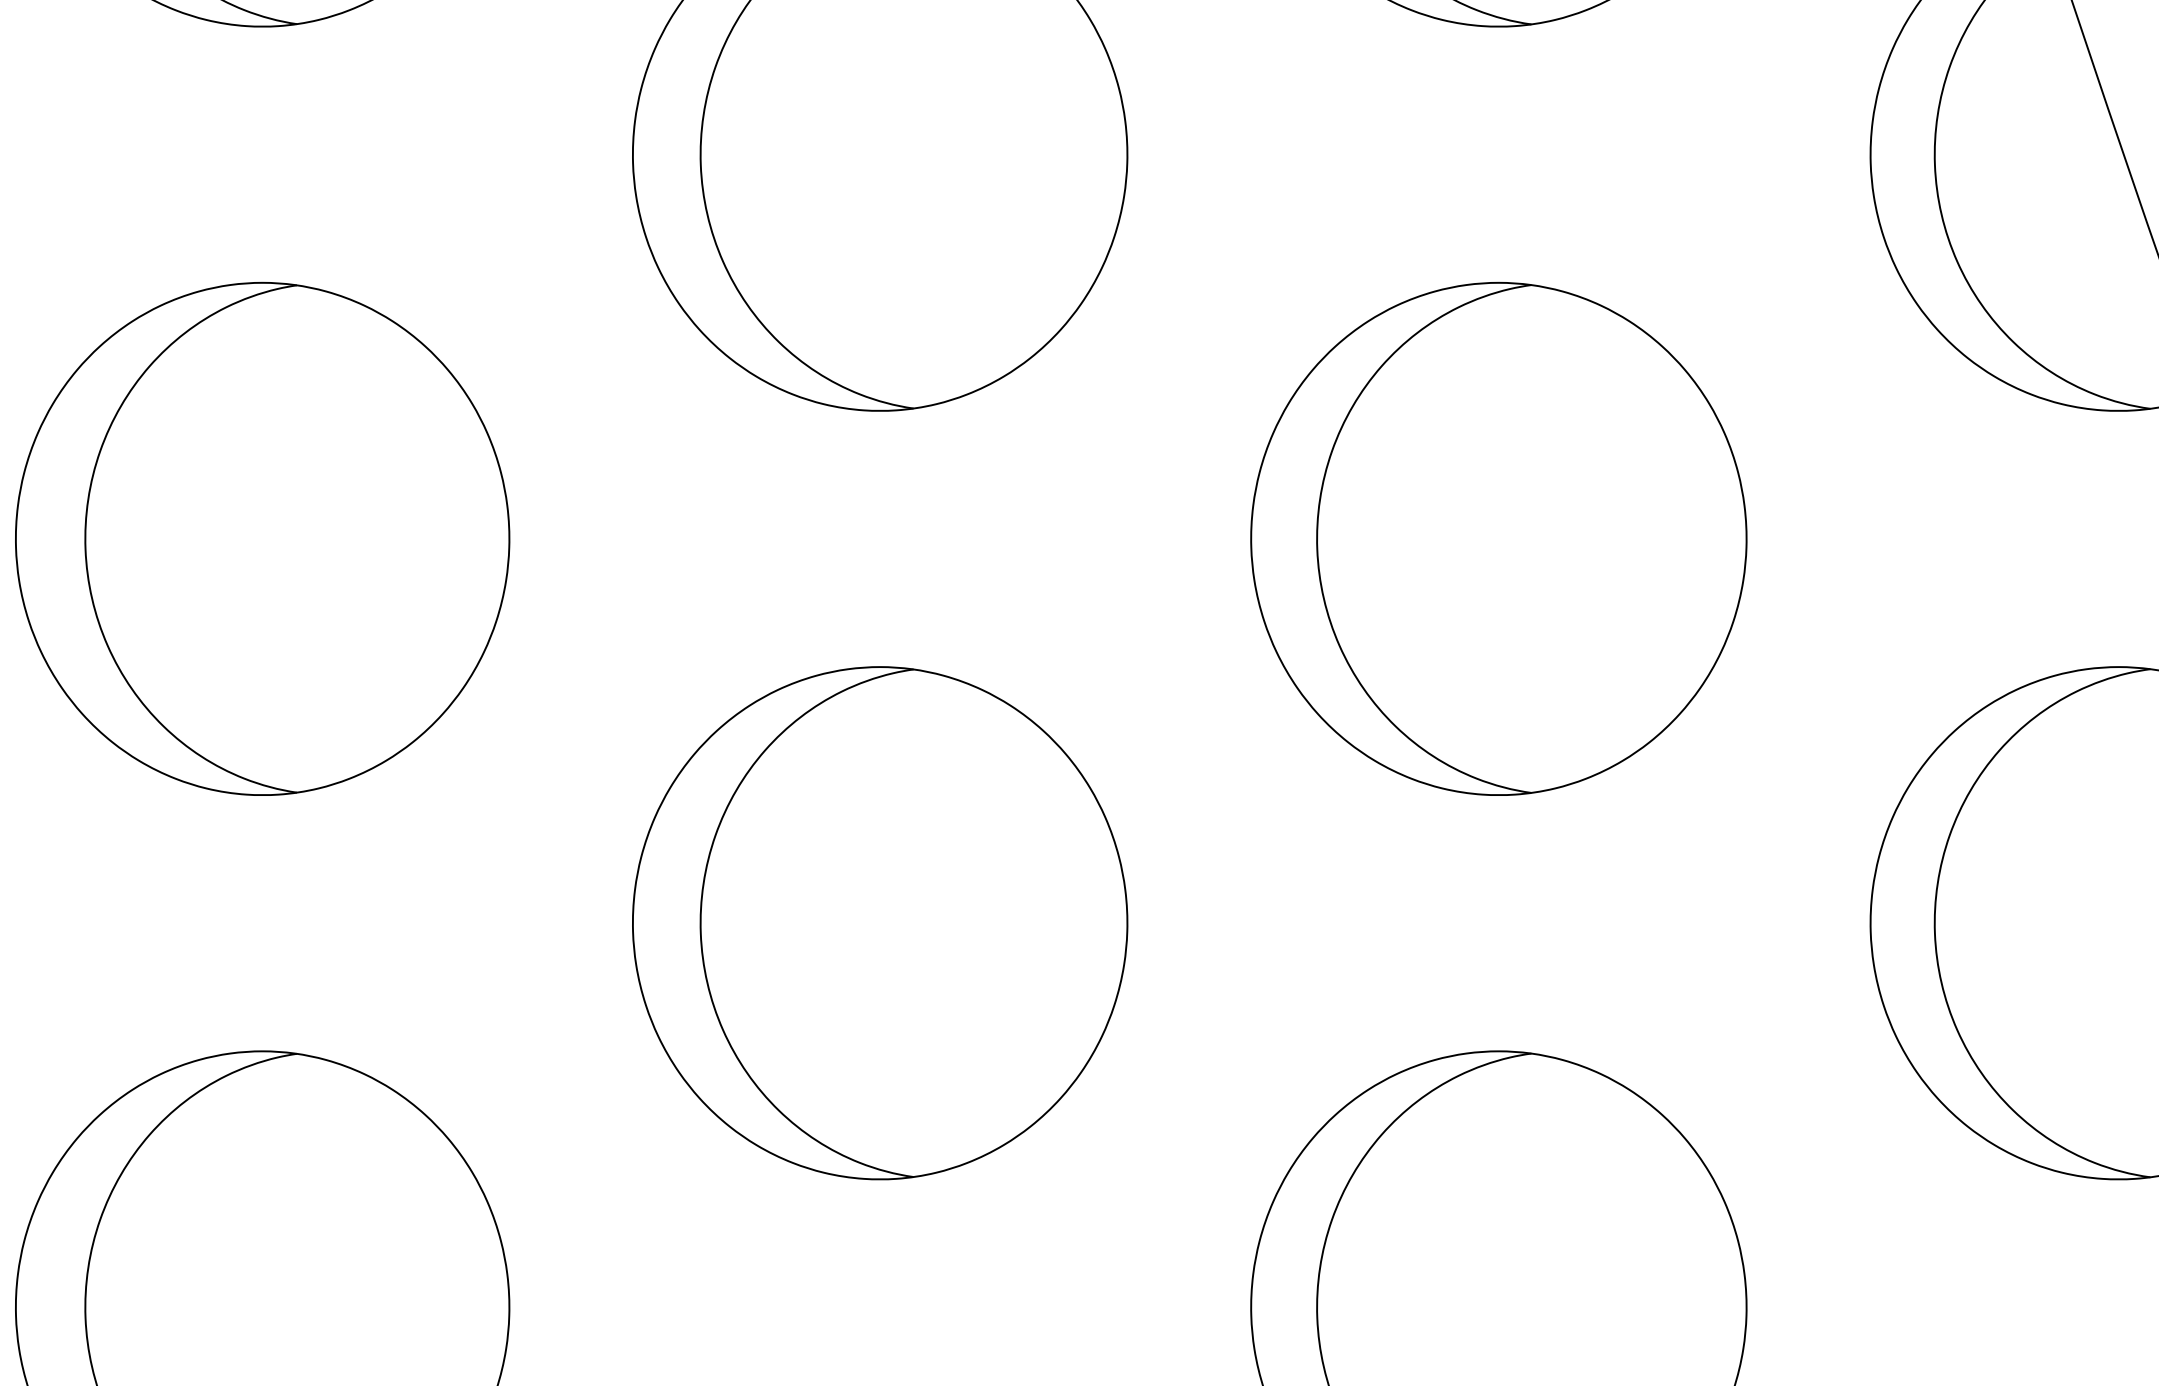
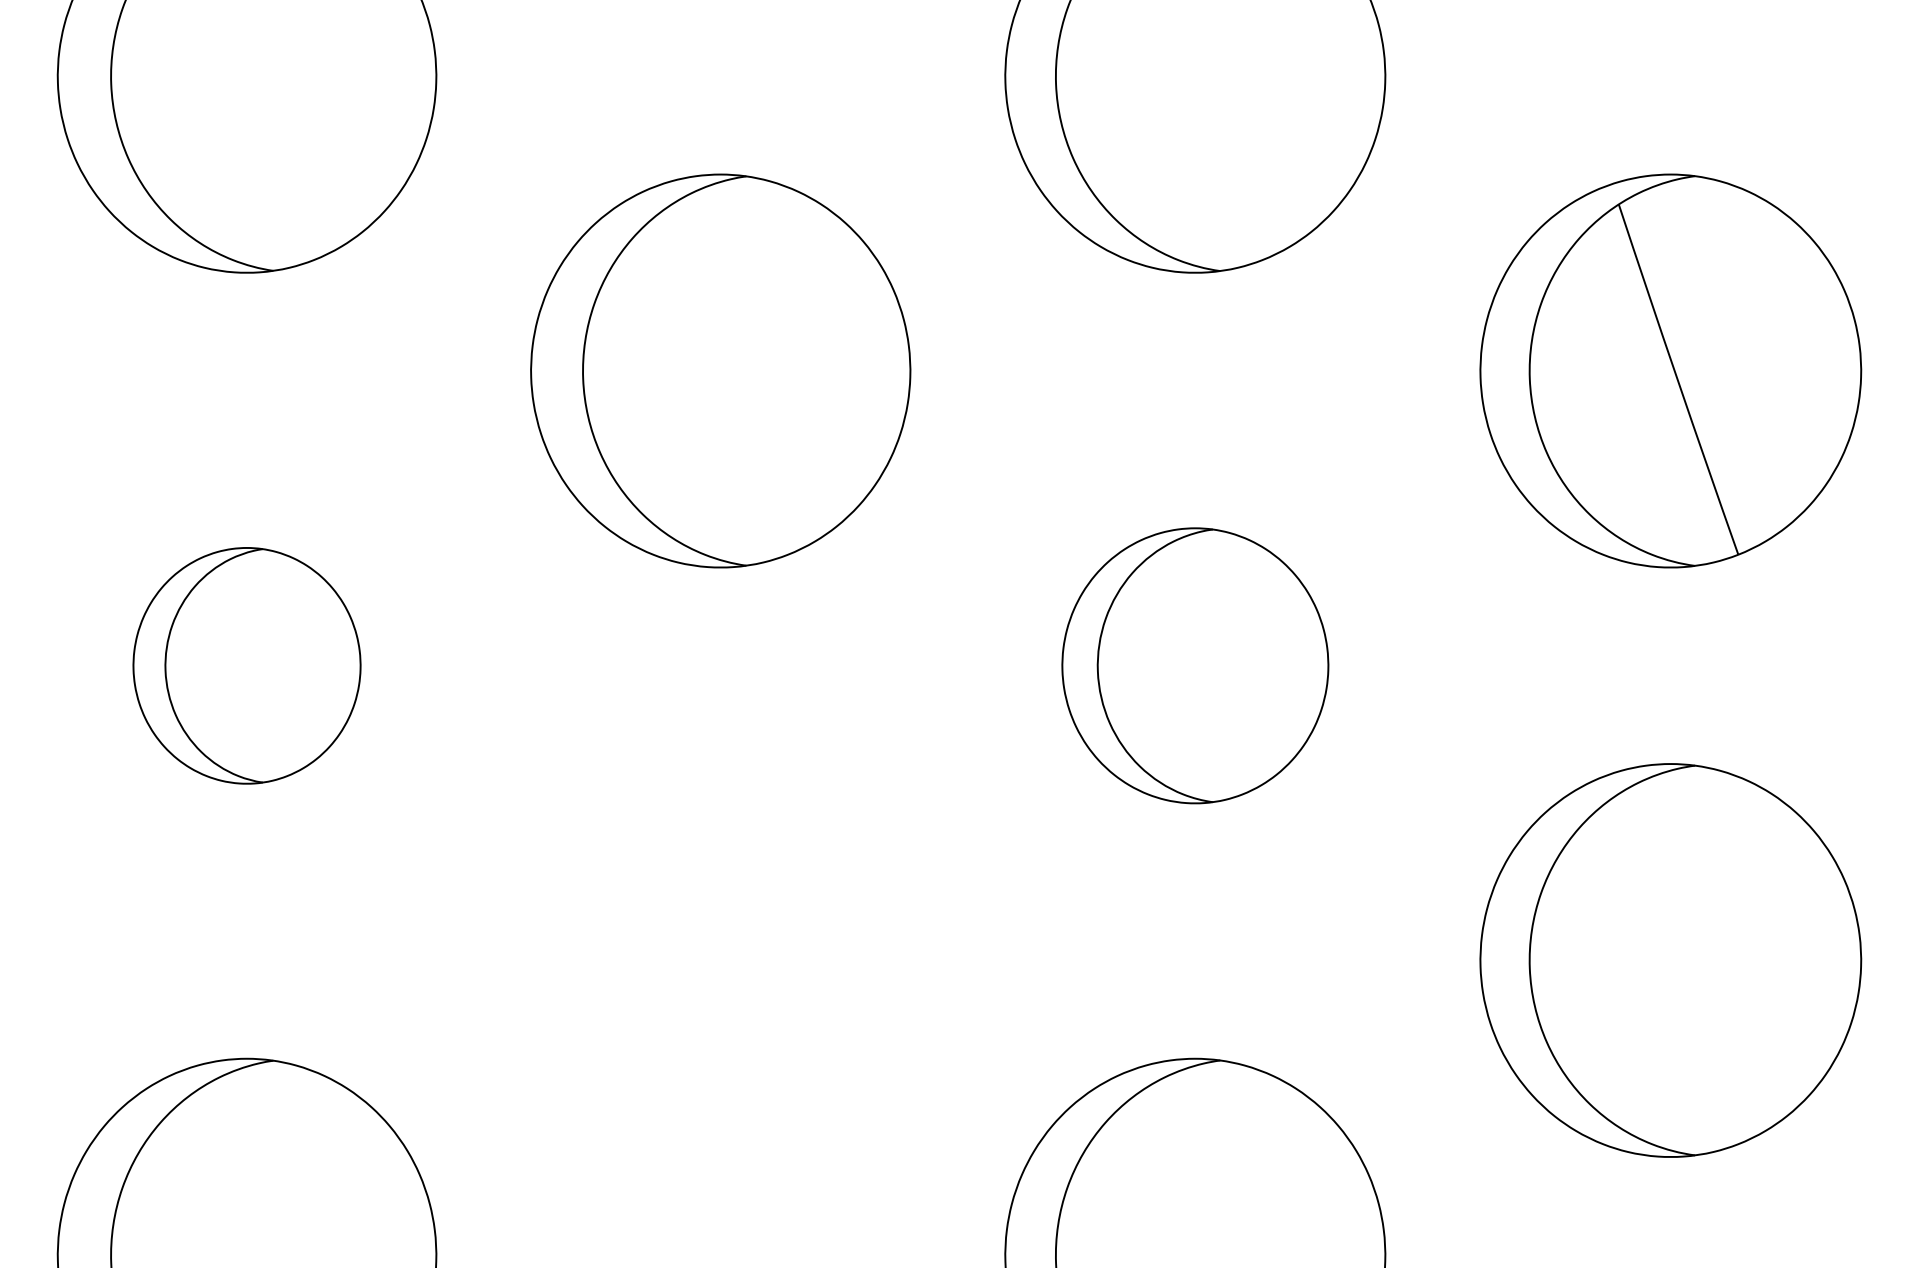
part: (261, 538) -> (246, 665), size x0.6
part: (1499, 538) -> (1195, 665), size x0.7
part: (879, 923) -> (720, 960), removed

